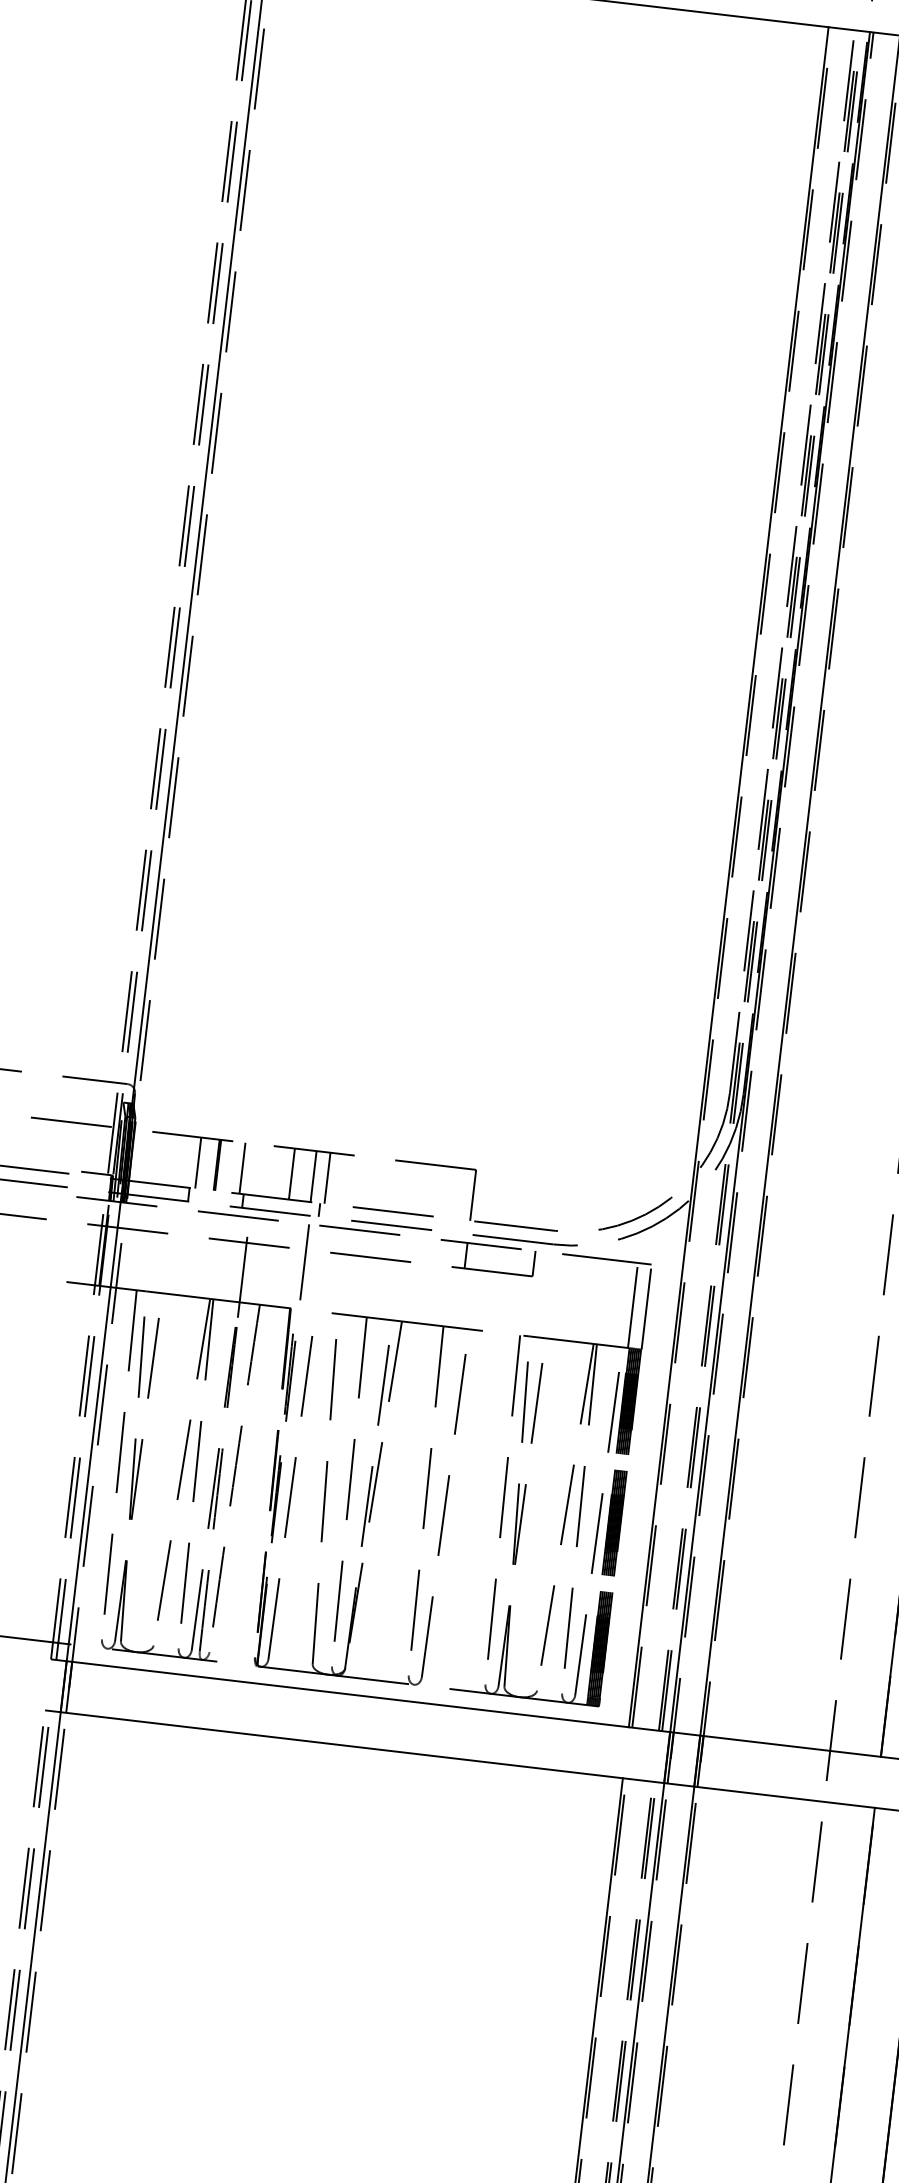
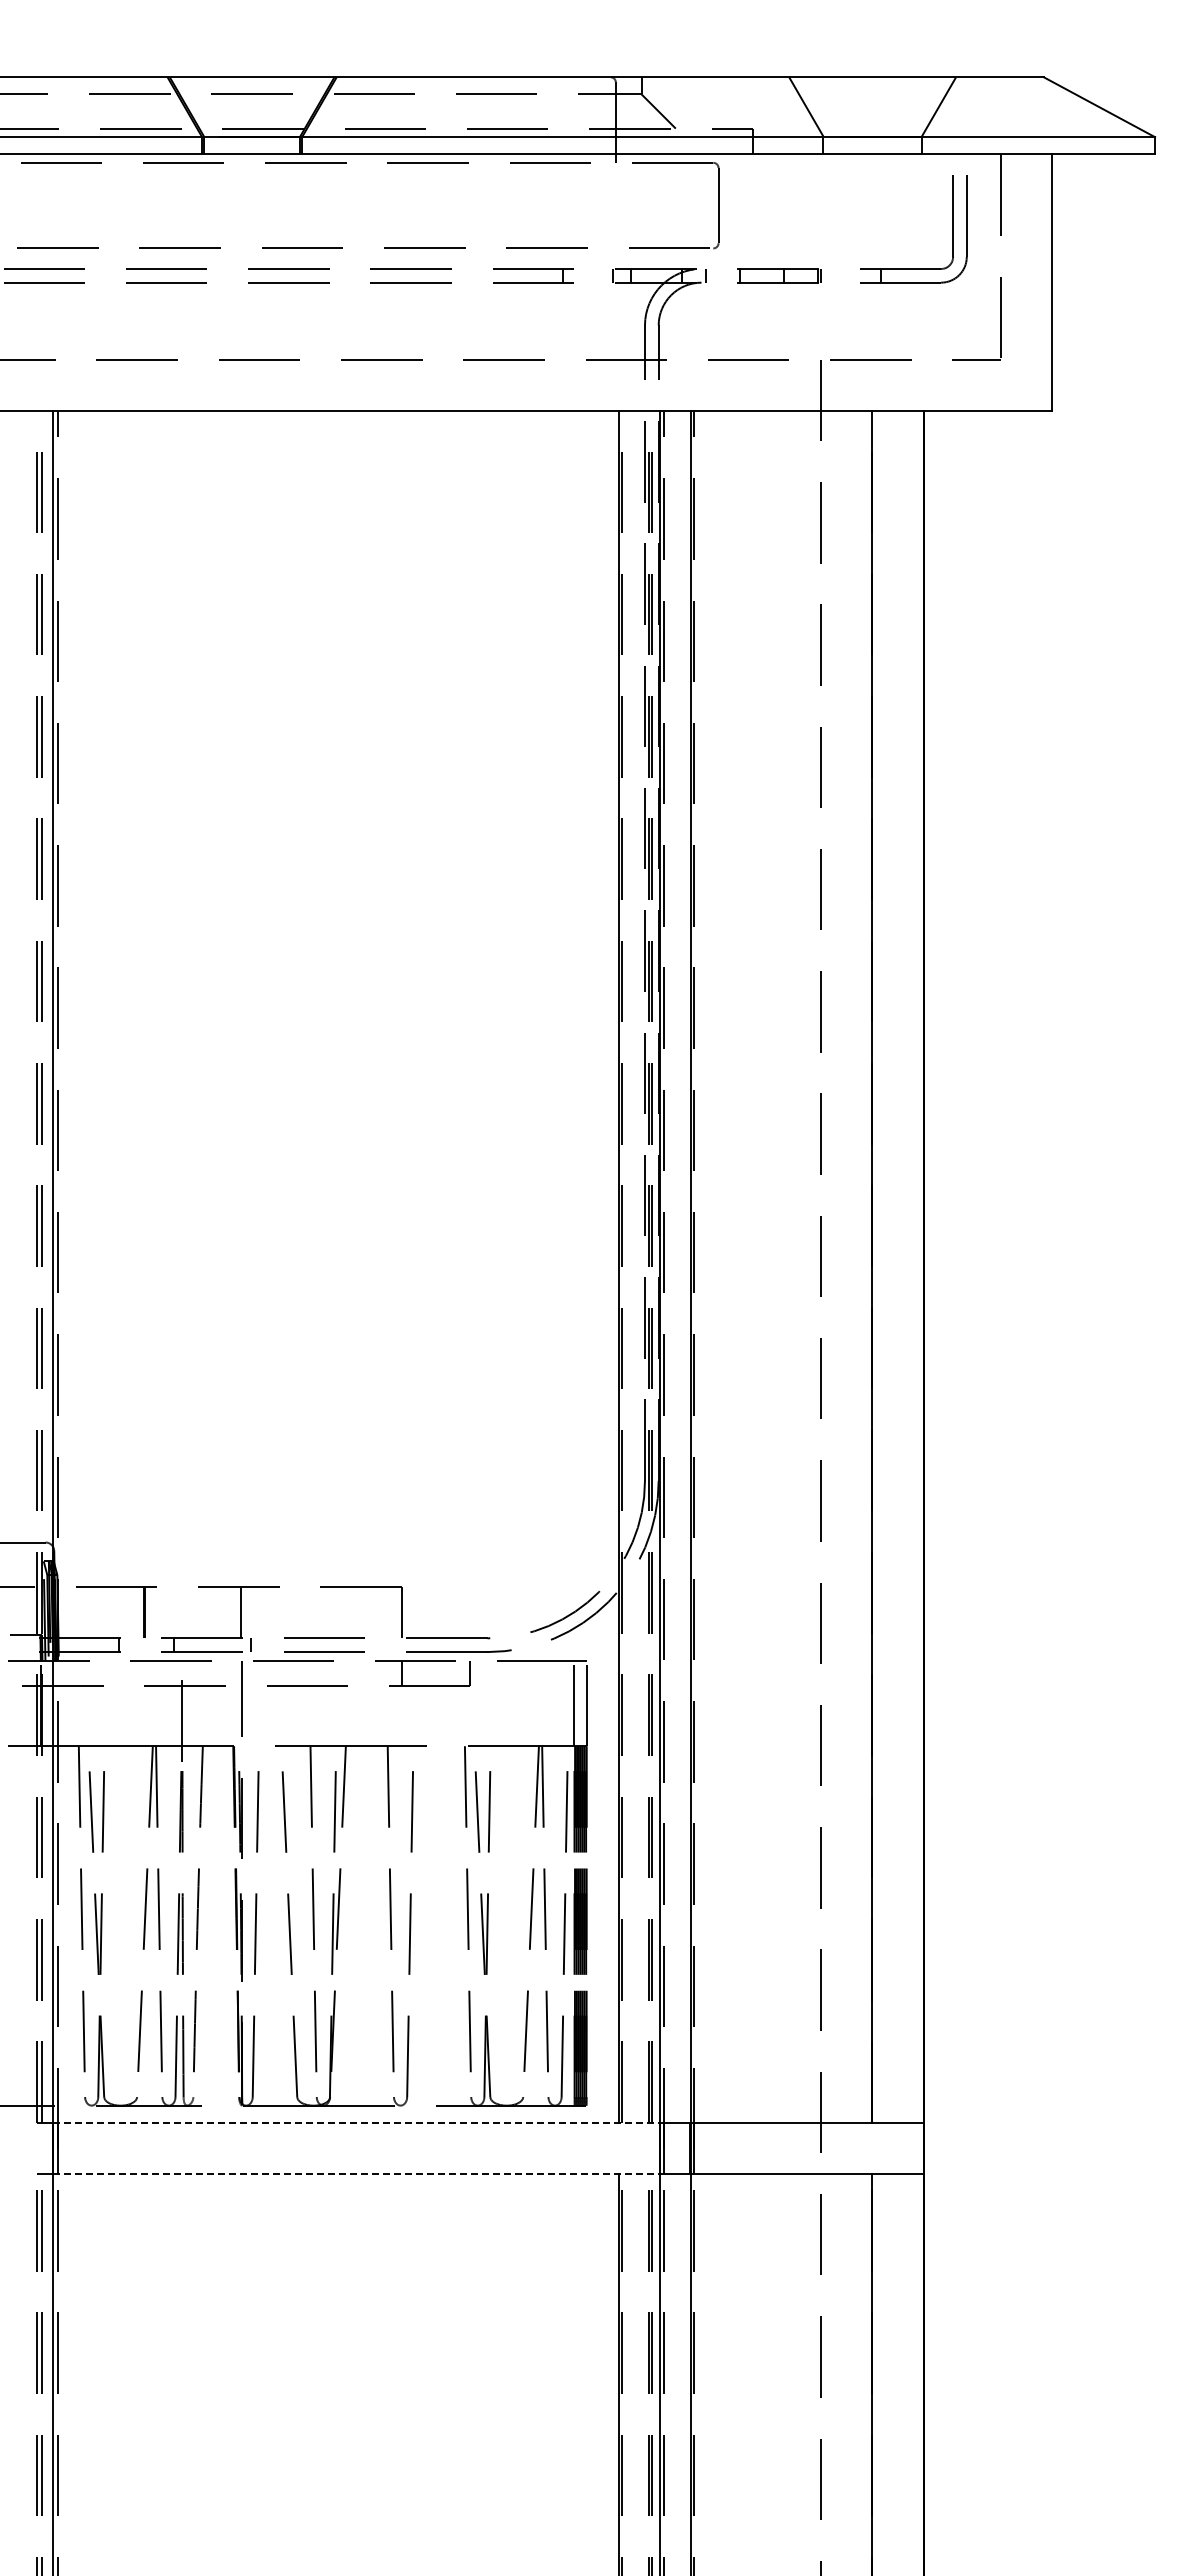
line: (198, 1162) -> (125, 1612), removed
line: (242, 1168) -> (169, 1612), removed
line: (292, 1173) -> (219, 1612), removed
line: (327, 1178) -> (255, 1612), removed
line: (368, 1696) -> (356, 2122), solid -> dashed
line: (362, 1748) -> (356, 2174), solid -> dashed

